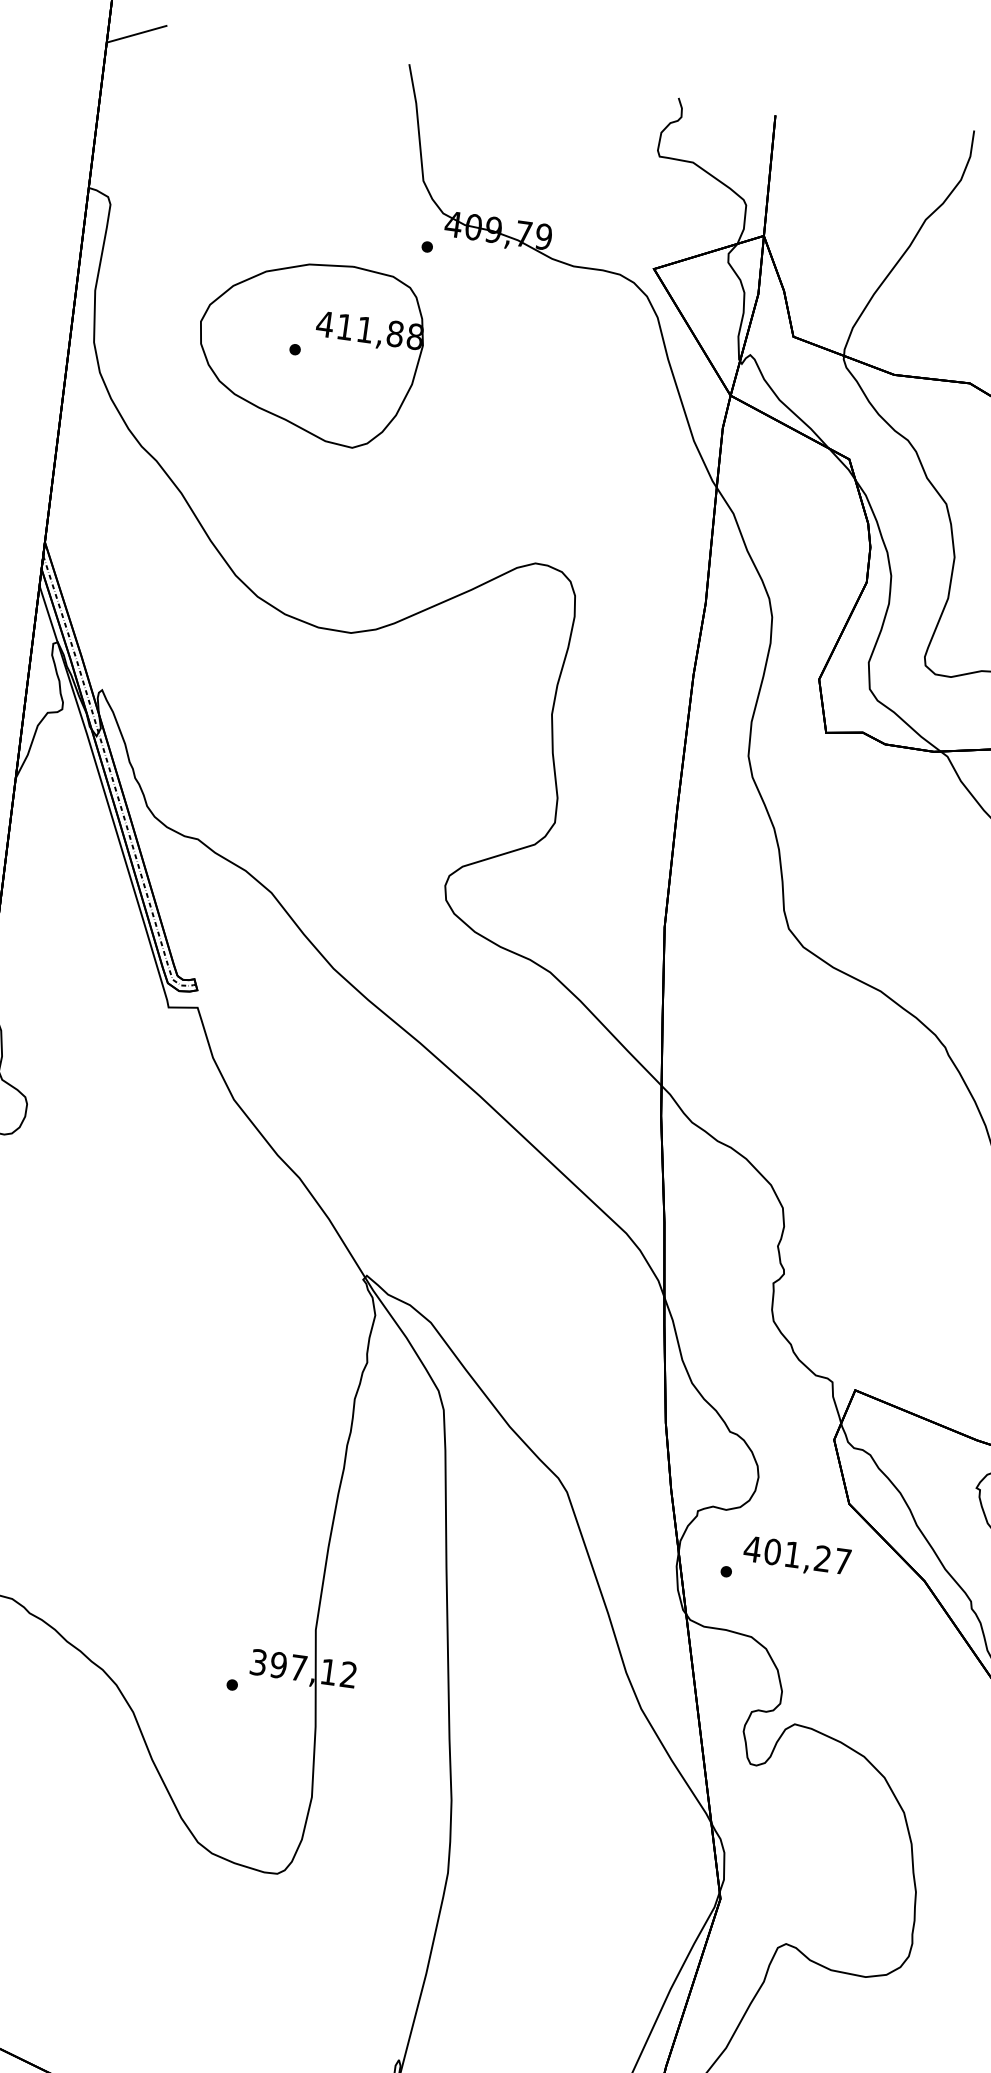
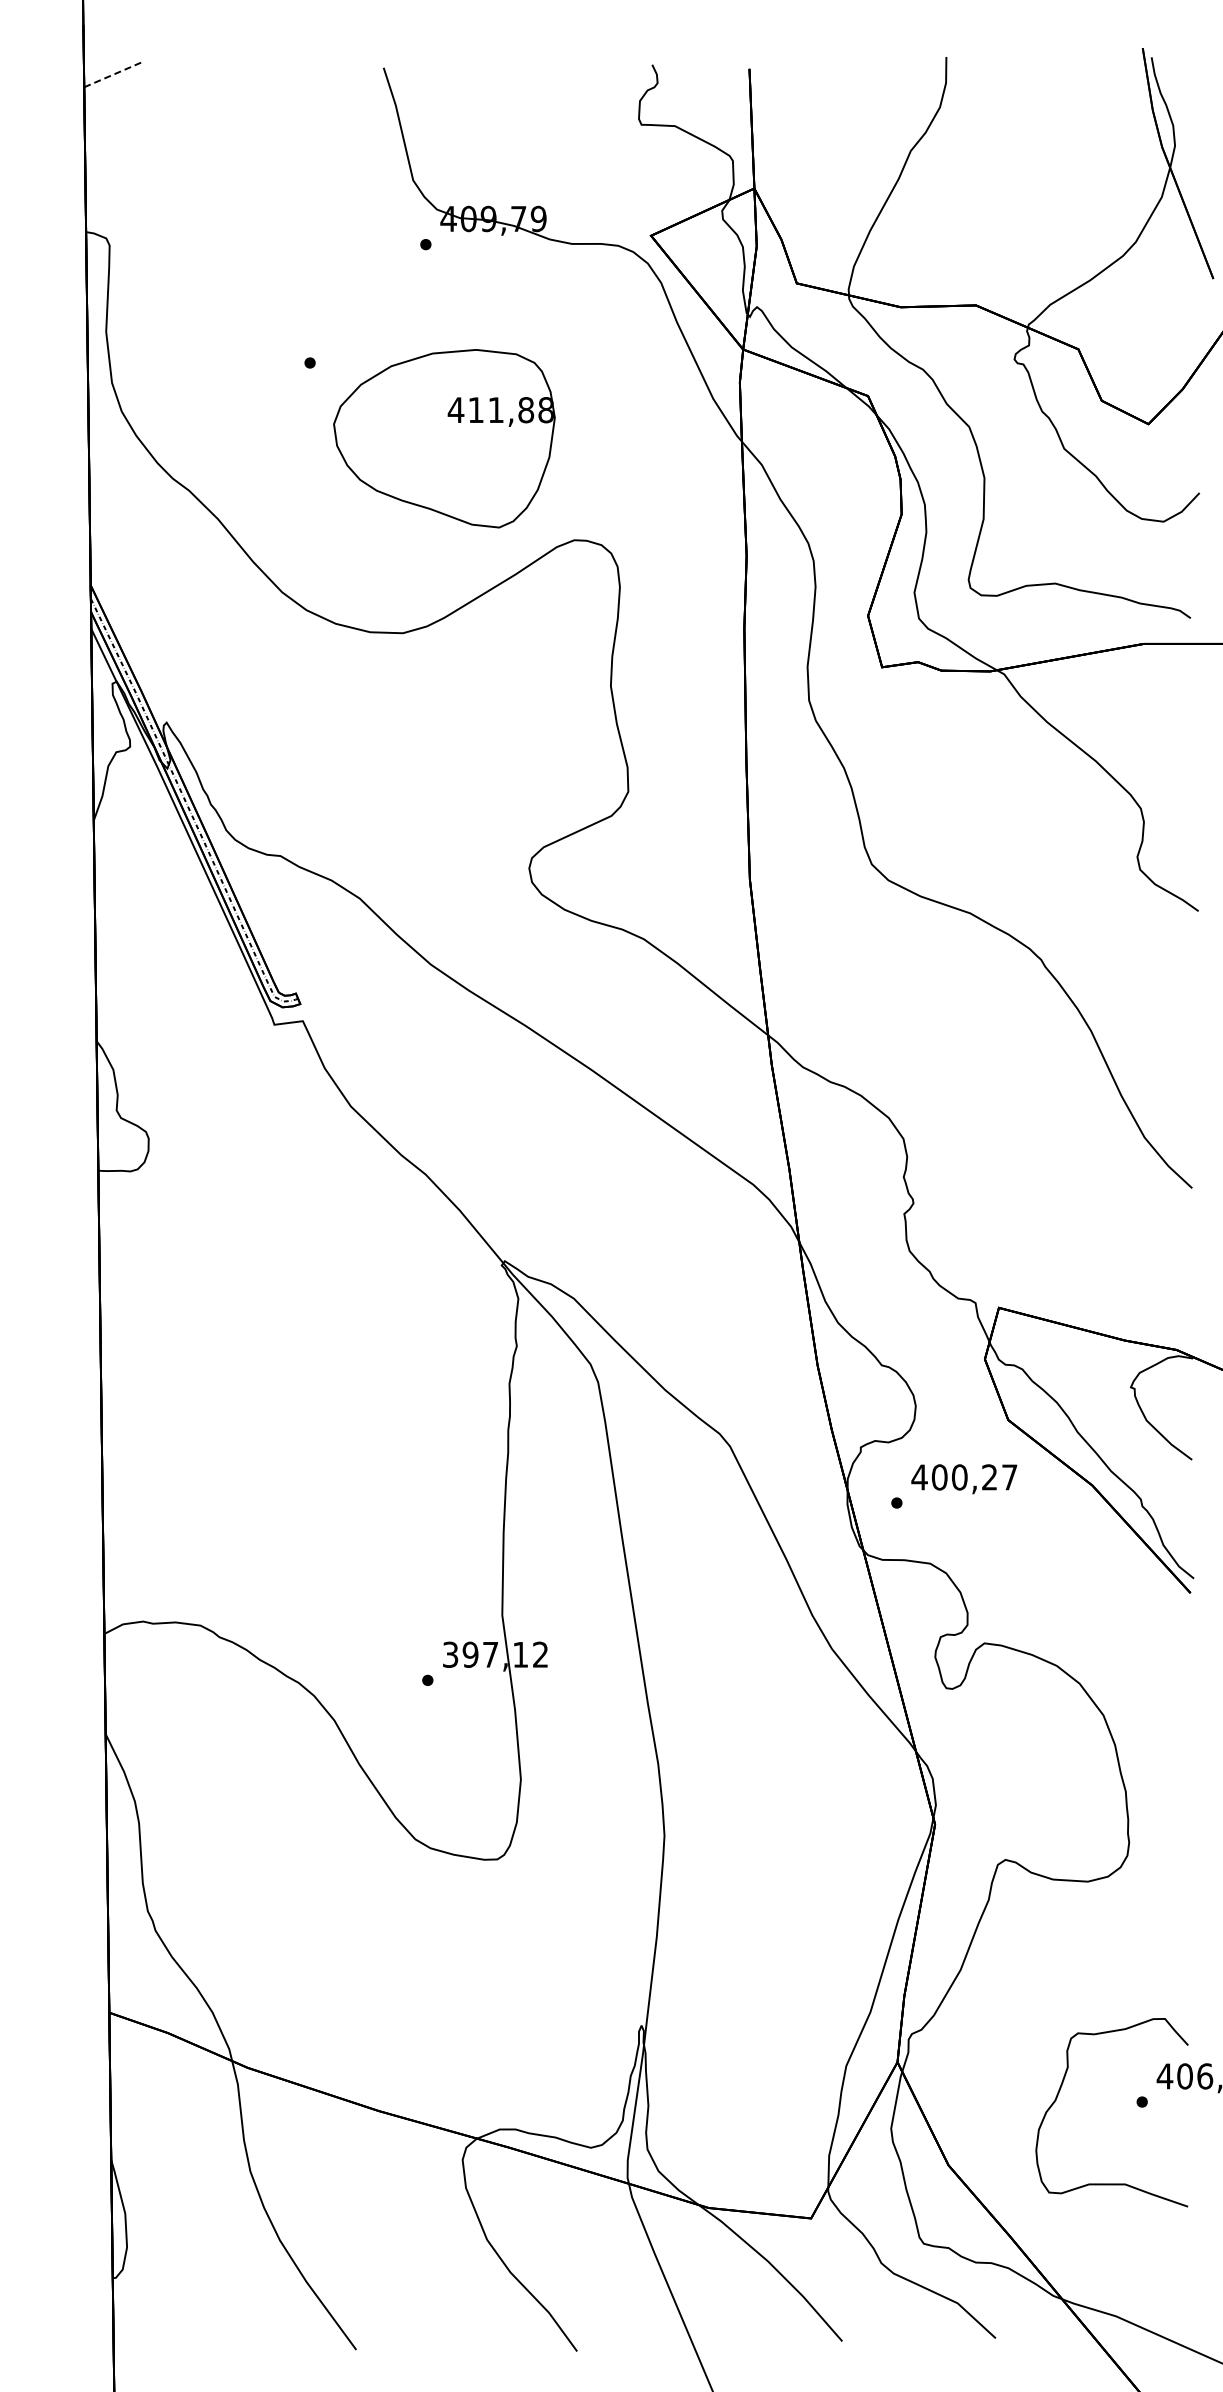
line: (137, 33) -> (113, 74), solid -> dashed
part: (309, 351) -> (444, 438), moved
text: (792, 1554) -> (959, 1477), 401,27 -> 400,27

